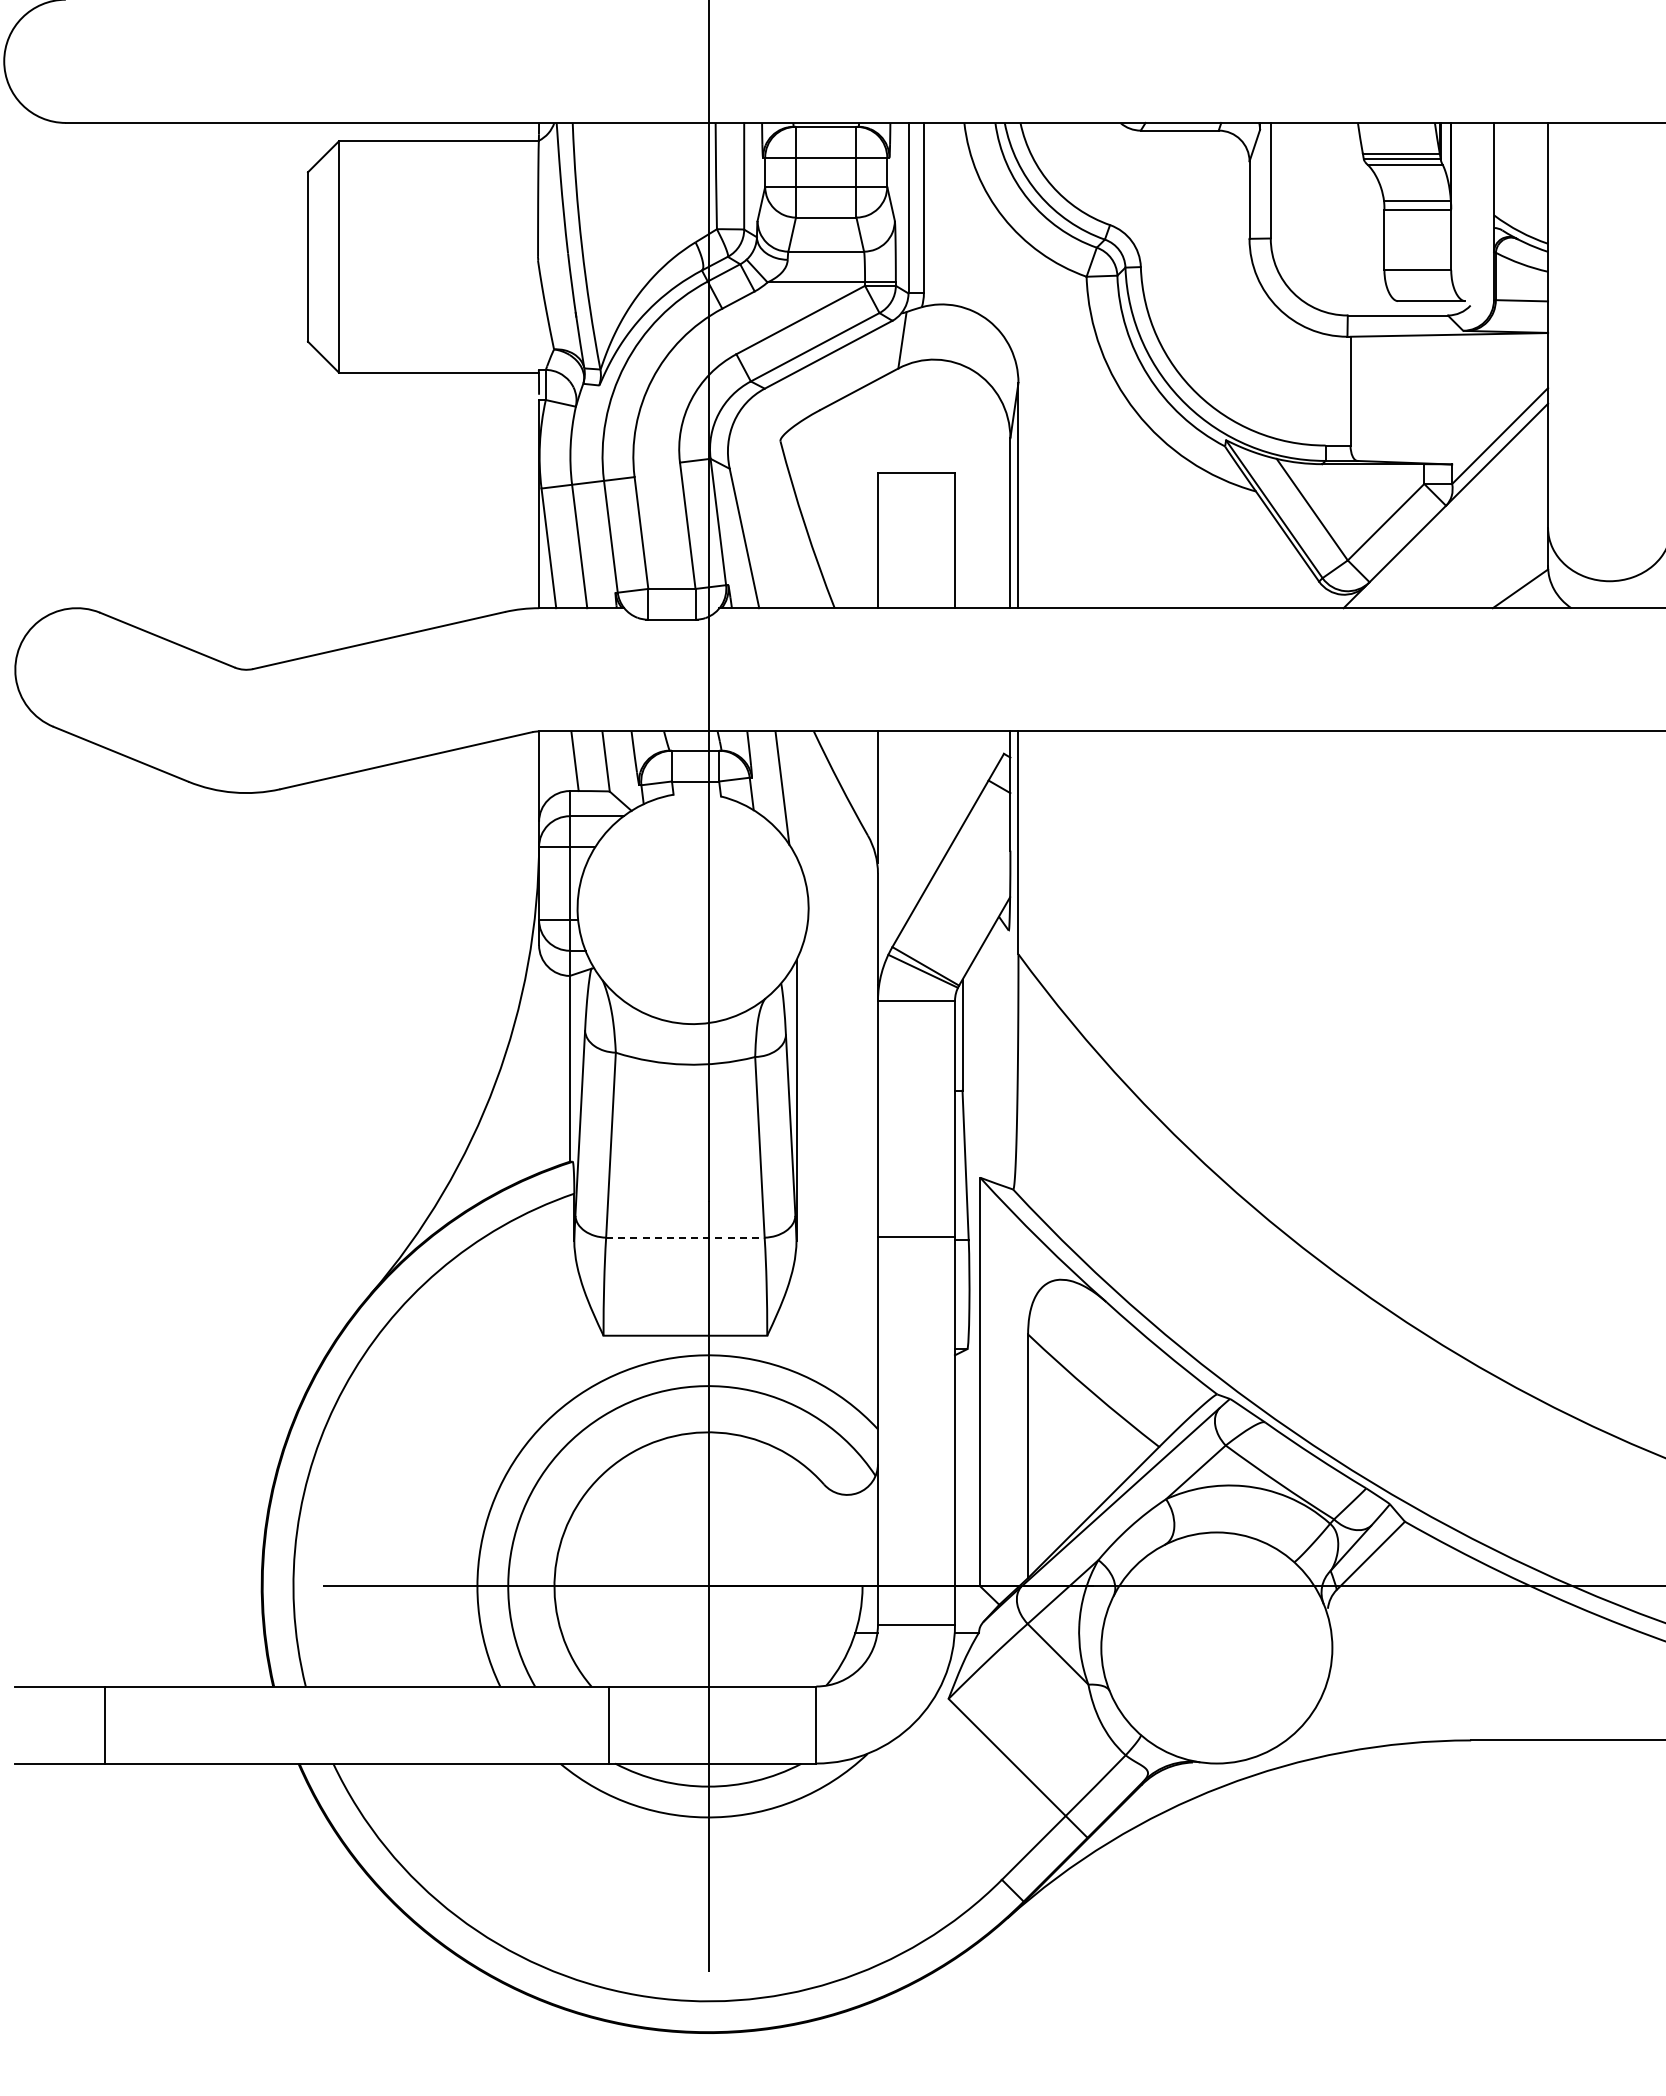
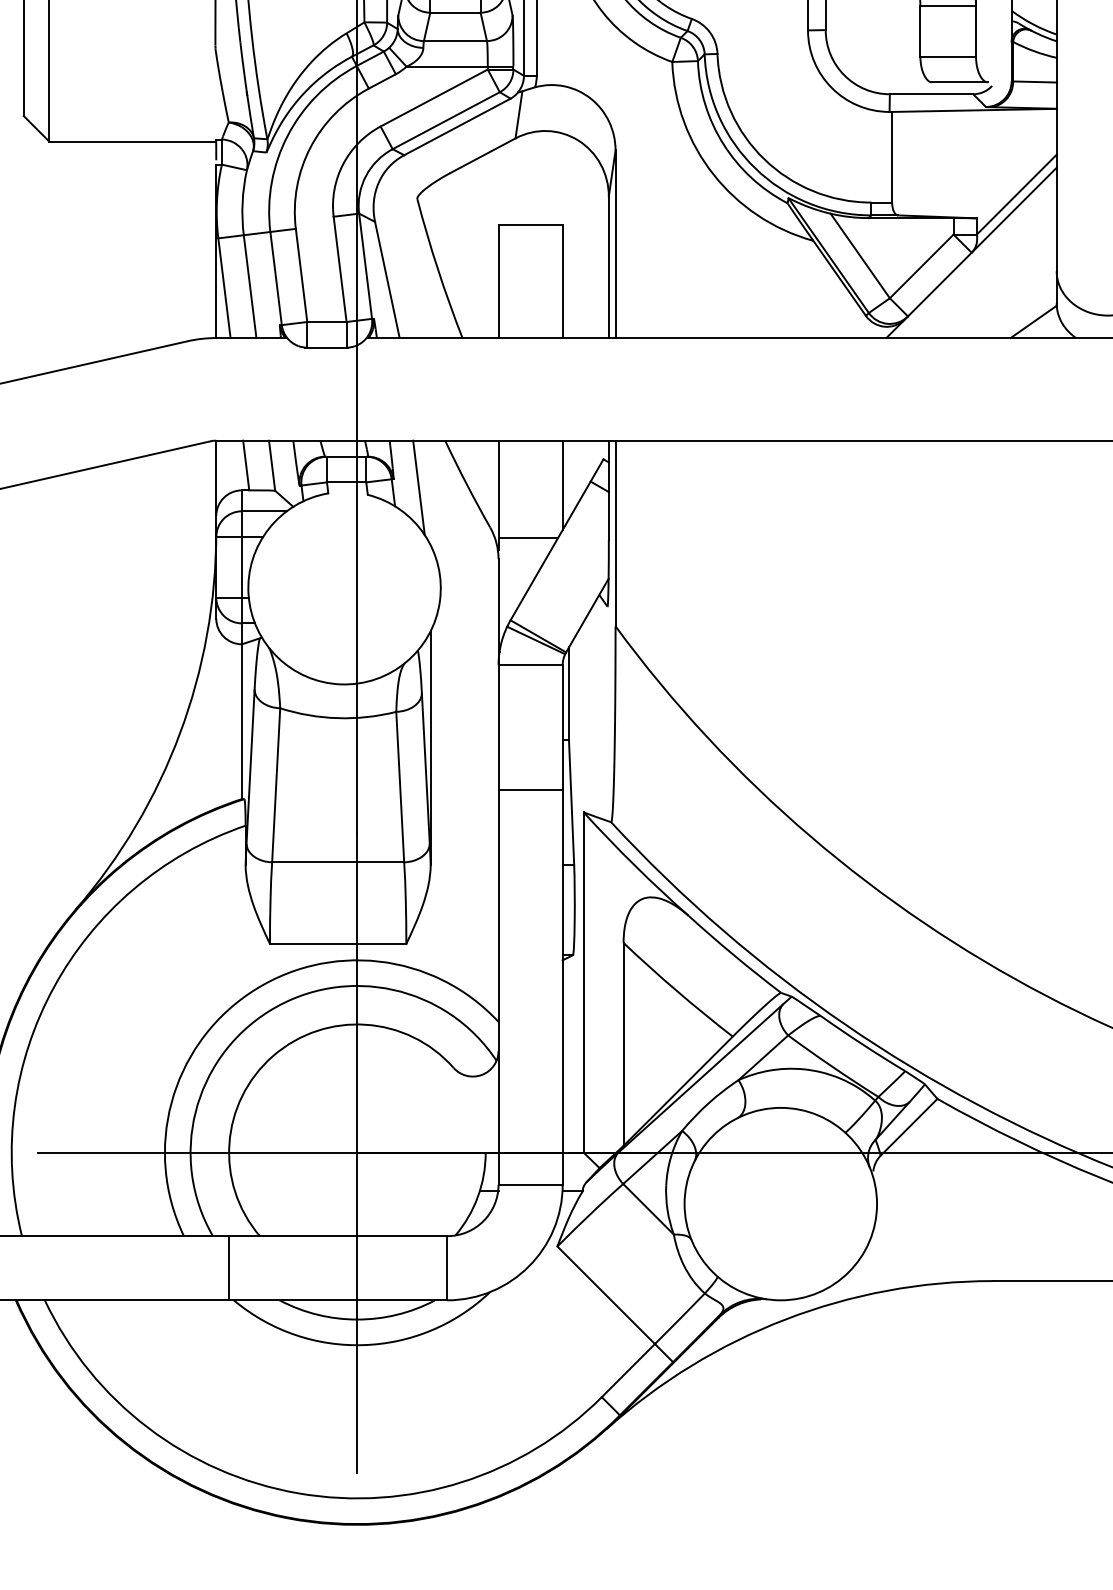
line: (954, 784) -> (562, 484), added
line: (913, 848) -> (528, 538), added
line: (685, 1237) -> (338, 862), dashed -> solid
line: (915, 1237) -> (529, 790), moved
line: (609, 1724) -> (229, 1267), moved

